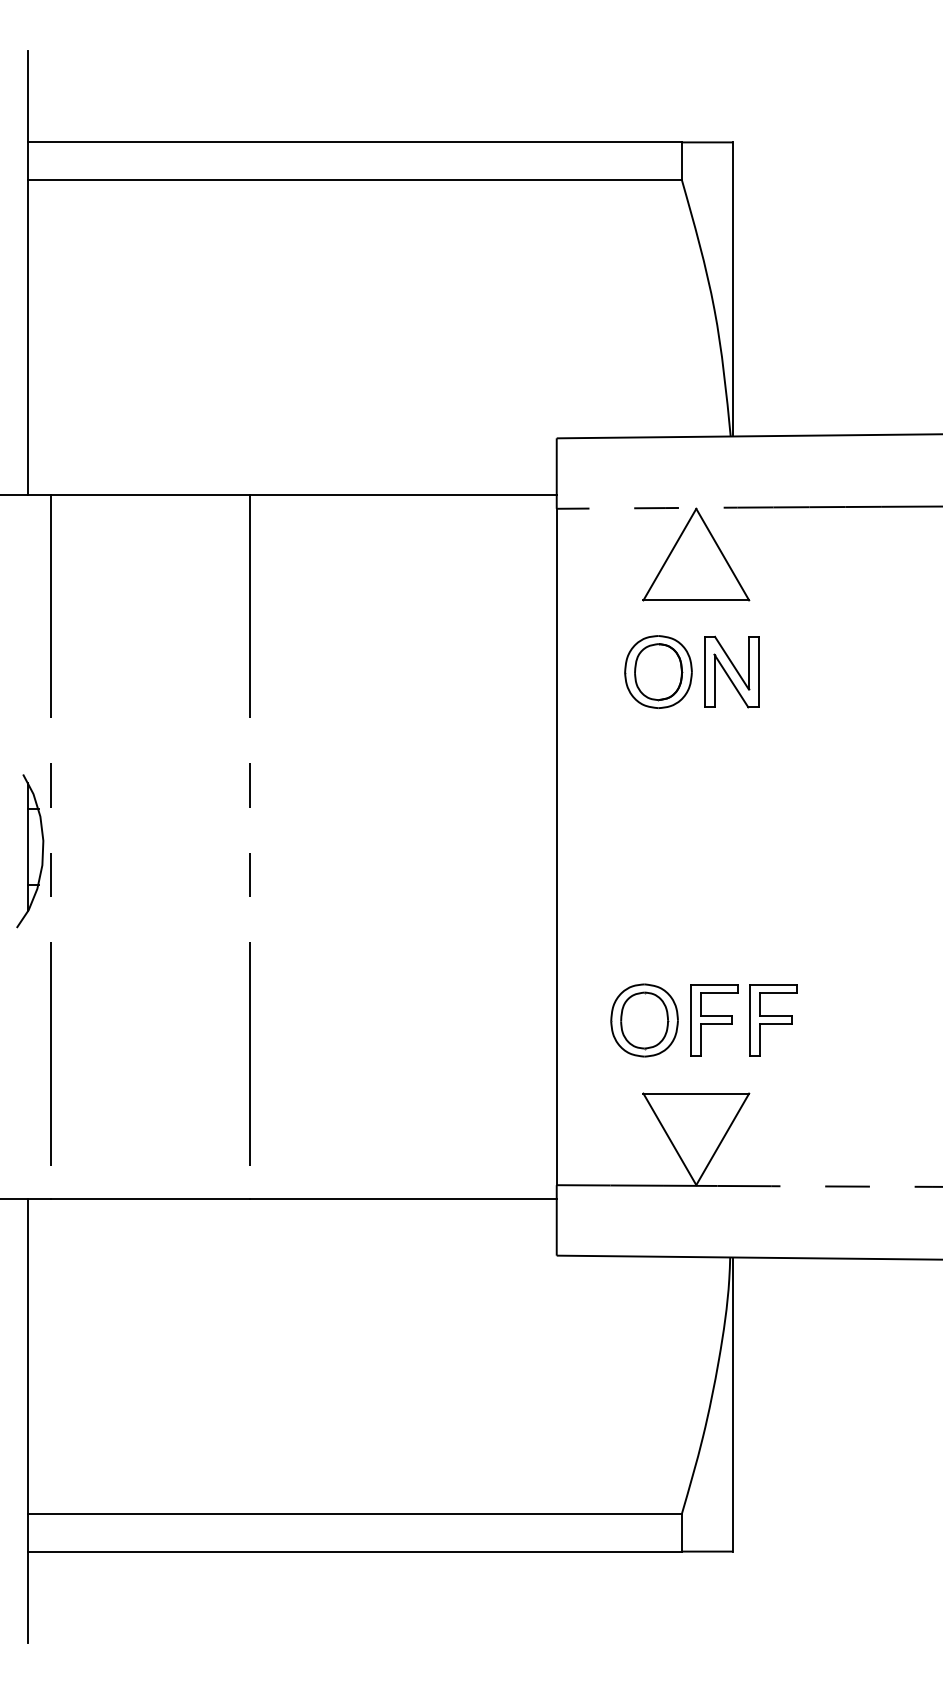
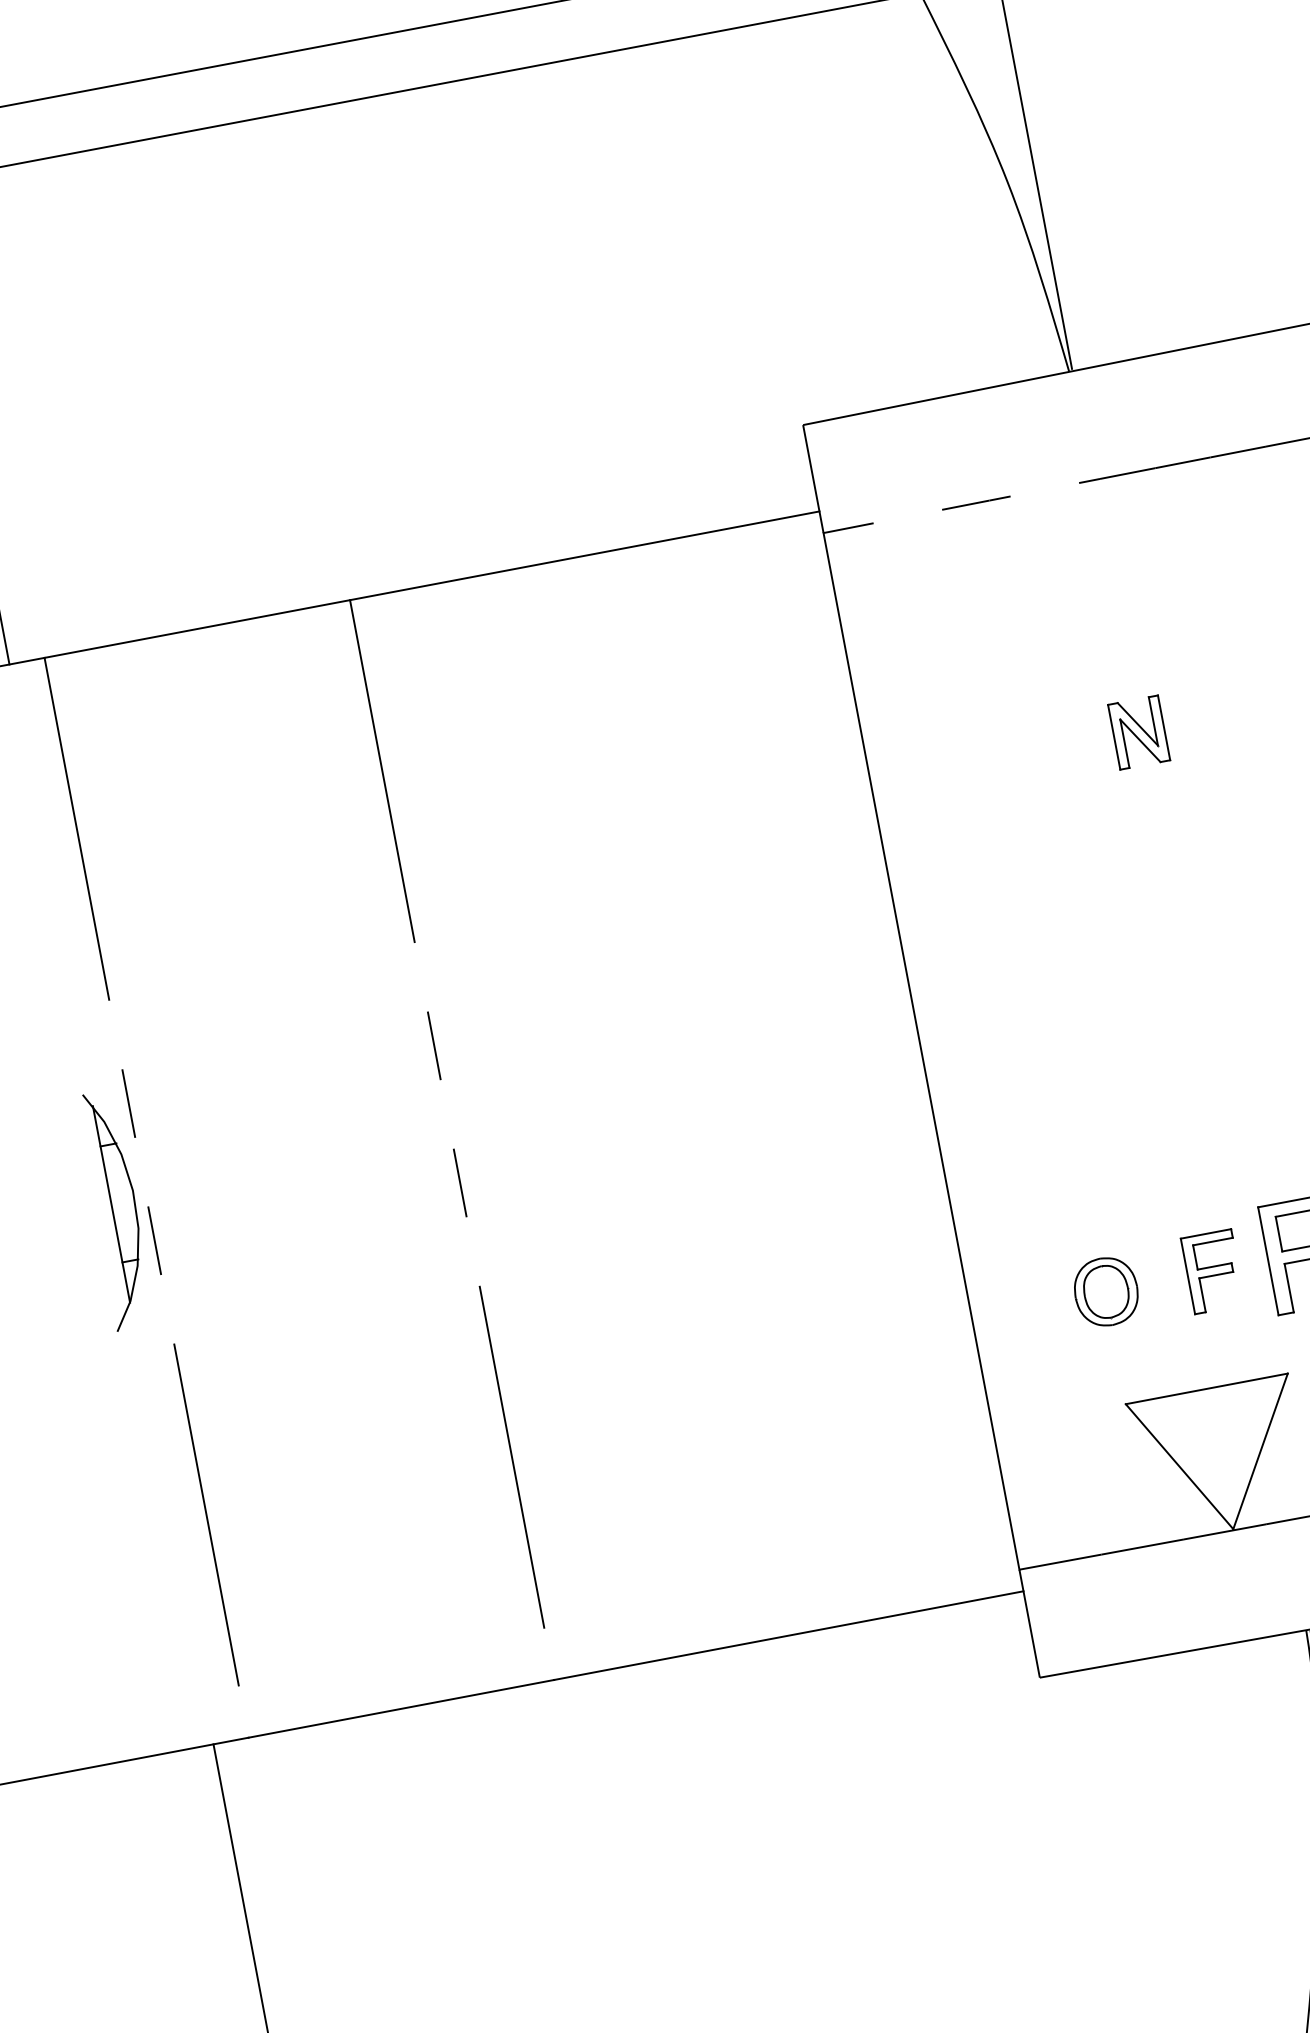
part: (696, 554) -> (1050, 562), removed
part: (658, 671) -> (1026, 752), removed
part: (731, 671) -> (1138, 731), size x0.6
part: (644, 1020) -> (1106, 1291), size x0.6
part: (714, 1020) -> (1213, 1271), size x0.7

